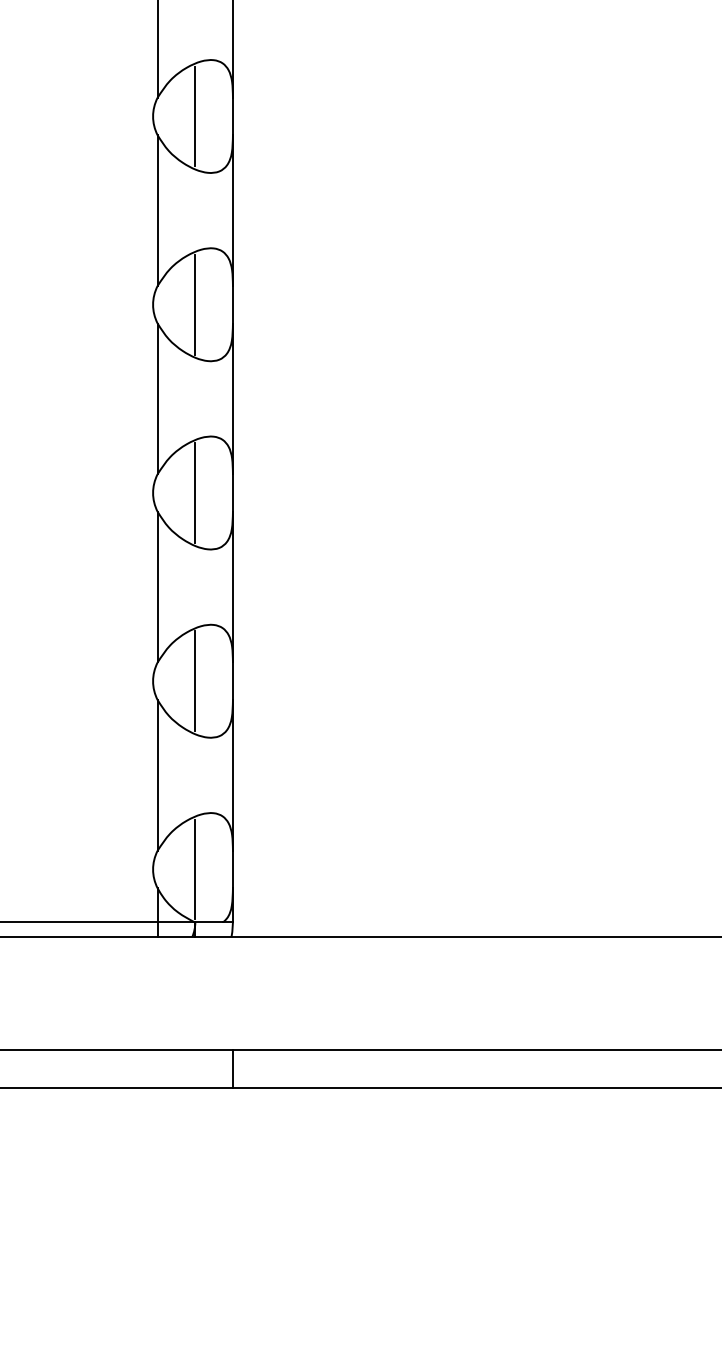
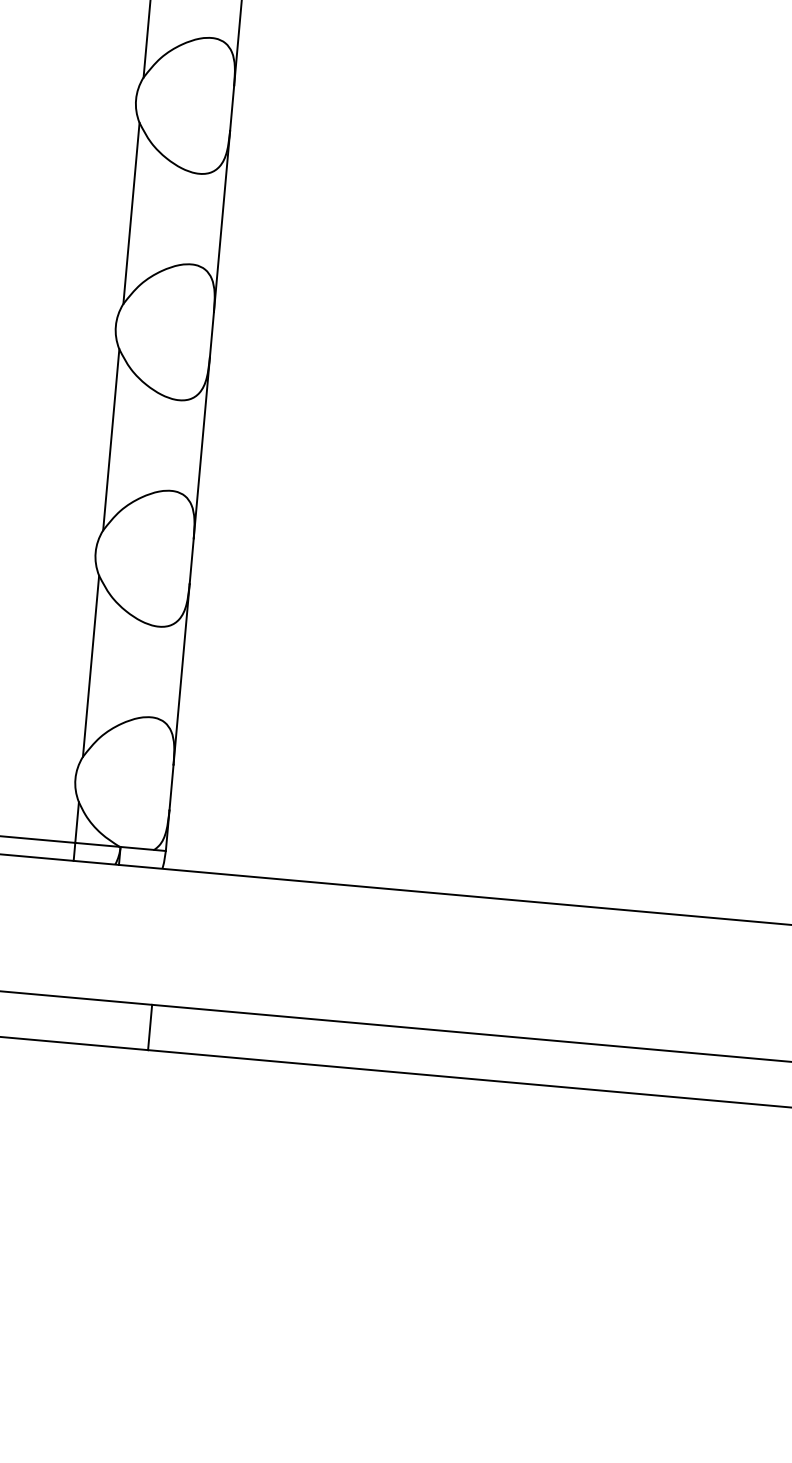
line: (195, 304) -> (187, 103), removed
line: (195, 492) -> (166, 330), removed
line: (195, 681) -> (146, 557), removed
line: (195, 869) -> (126, 783), removed

